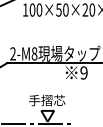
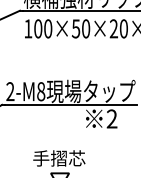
text: (83, 73) -> (111, 119), 9 -> 2

